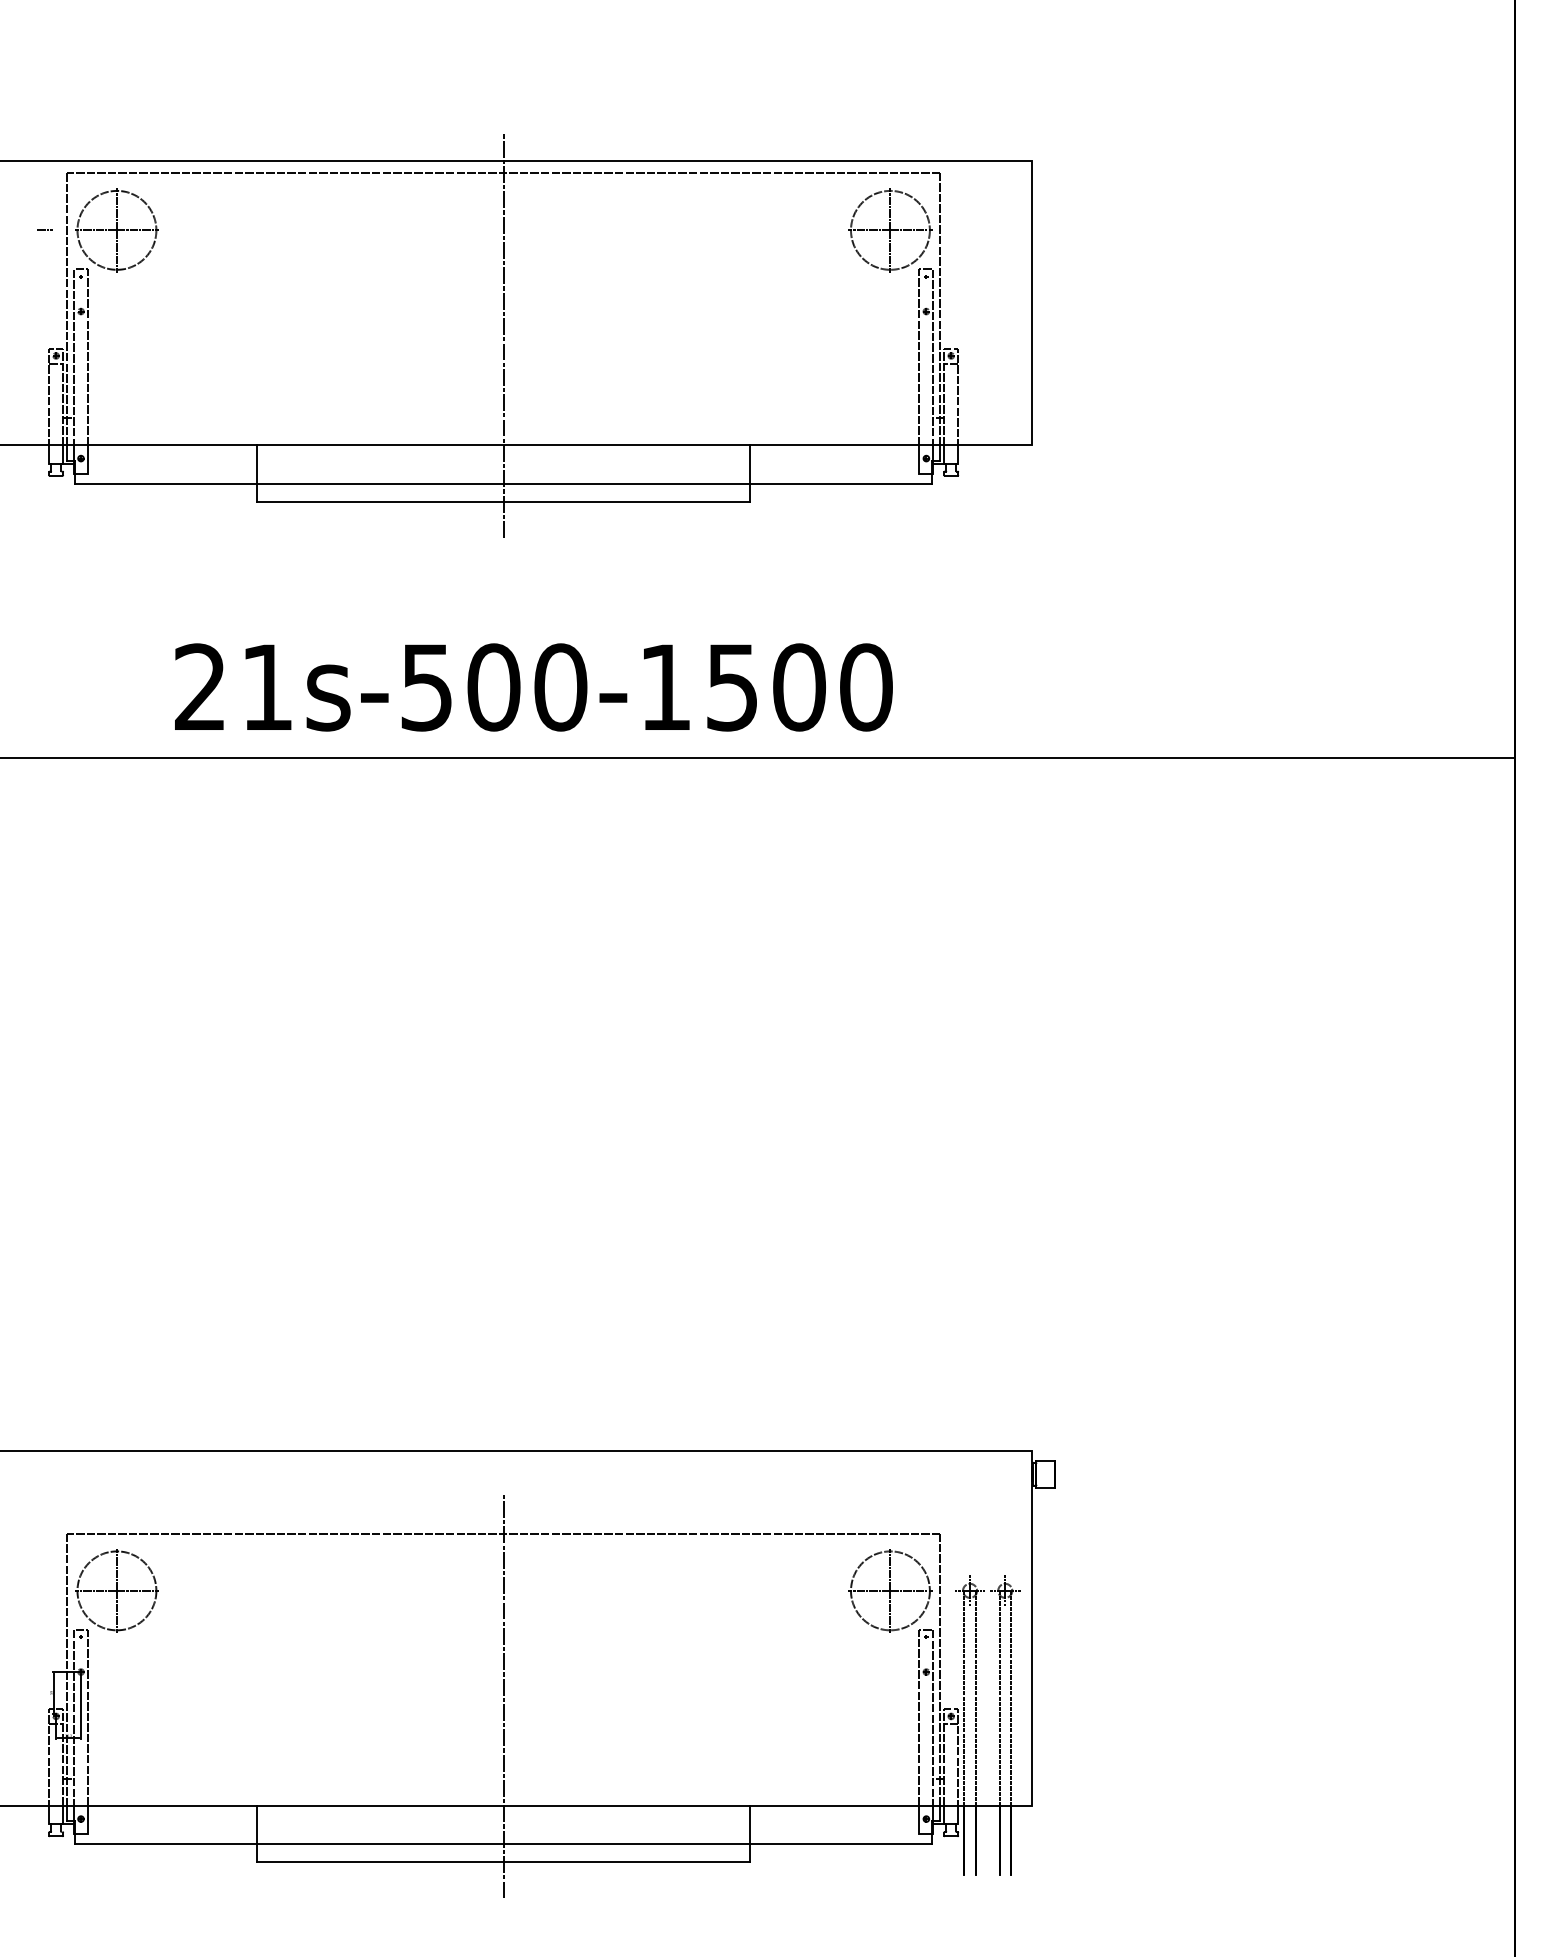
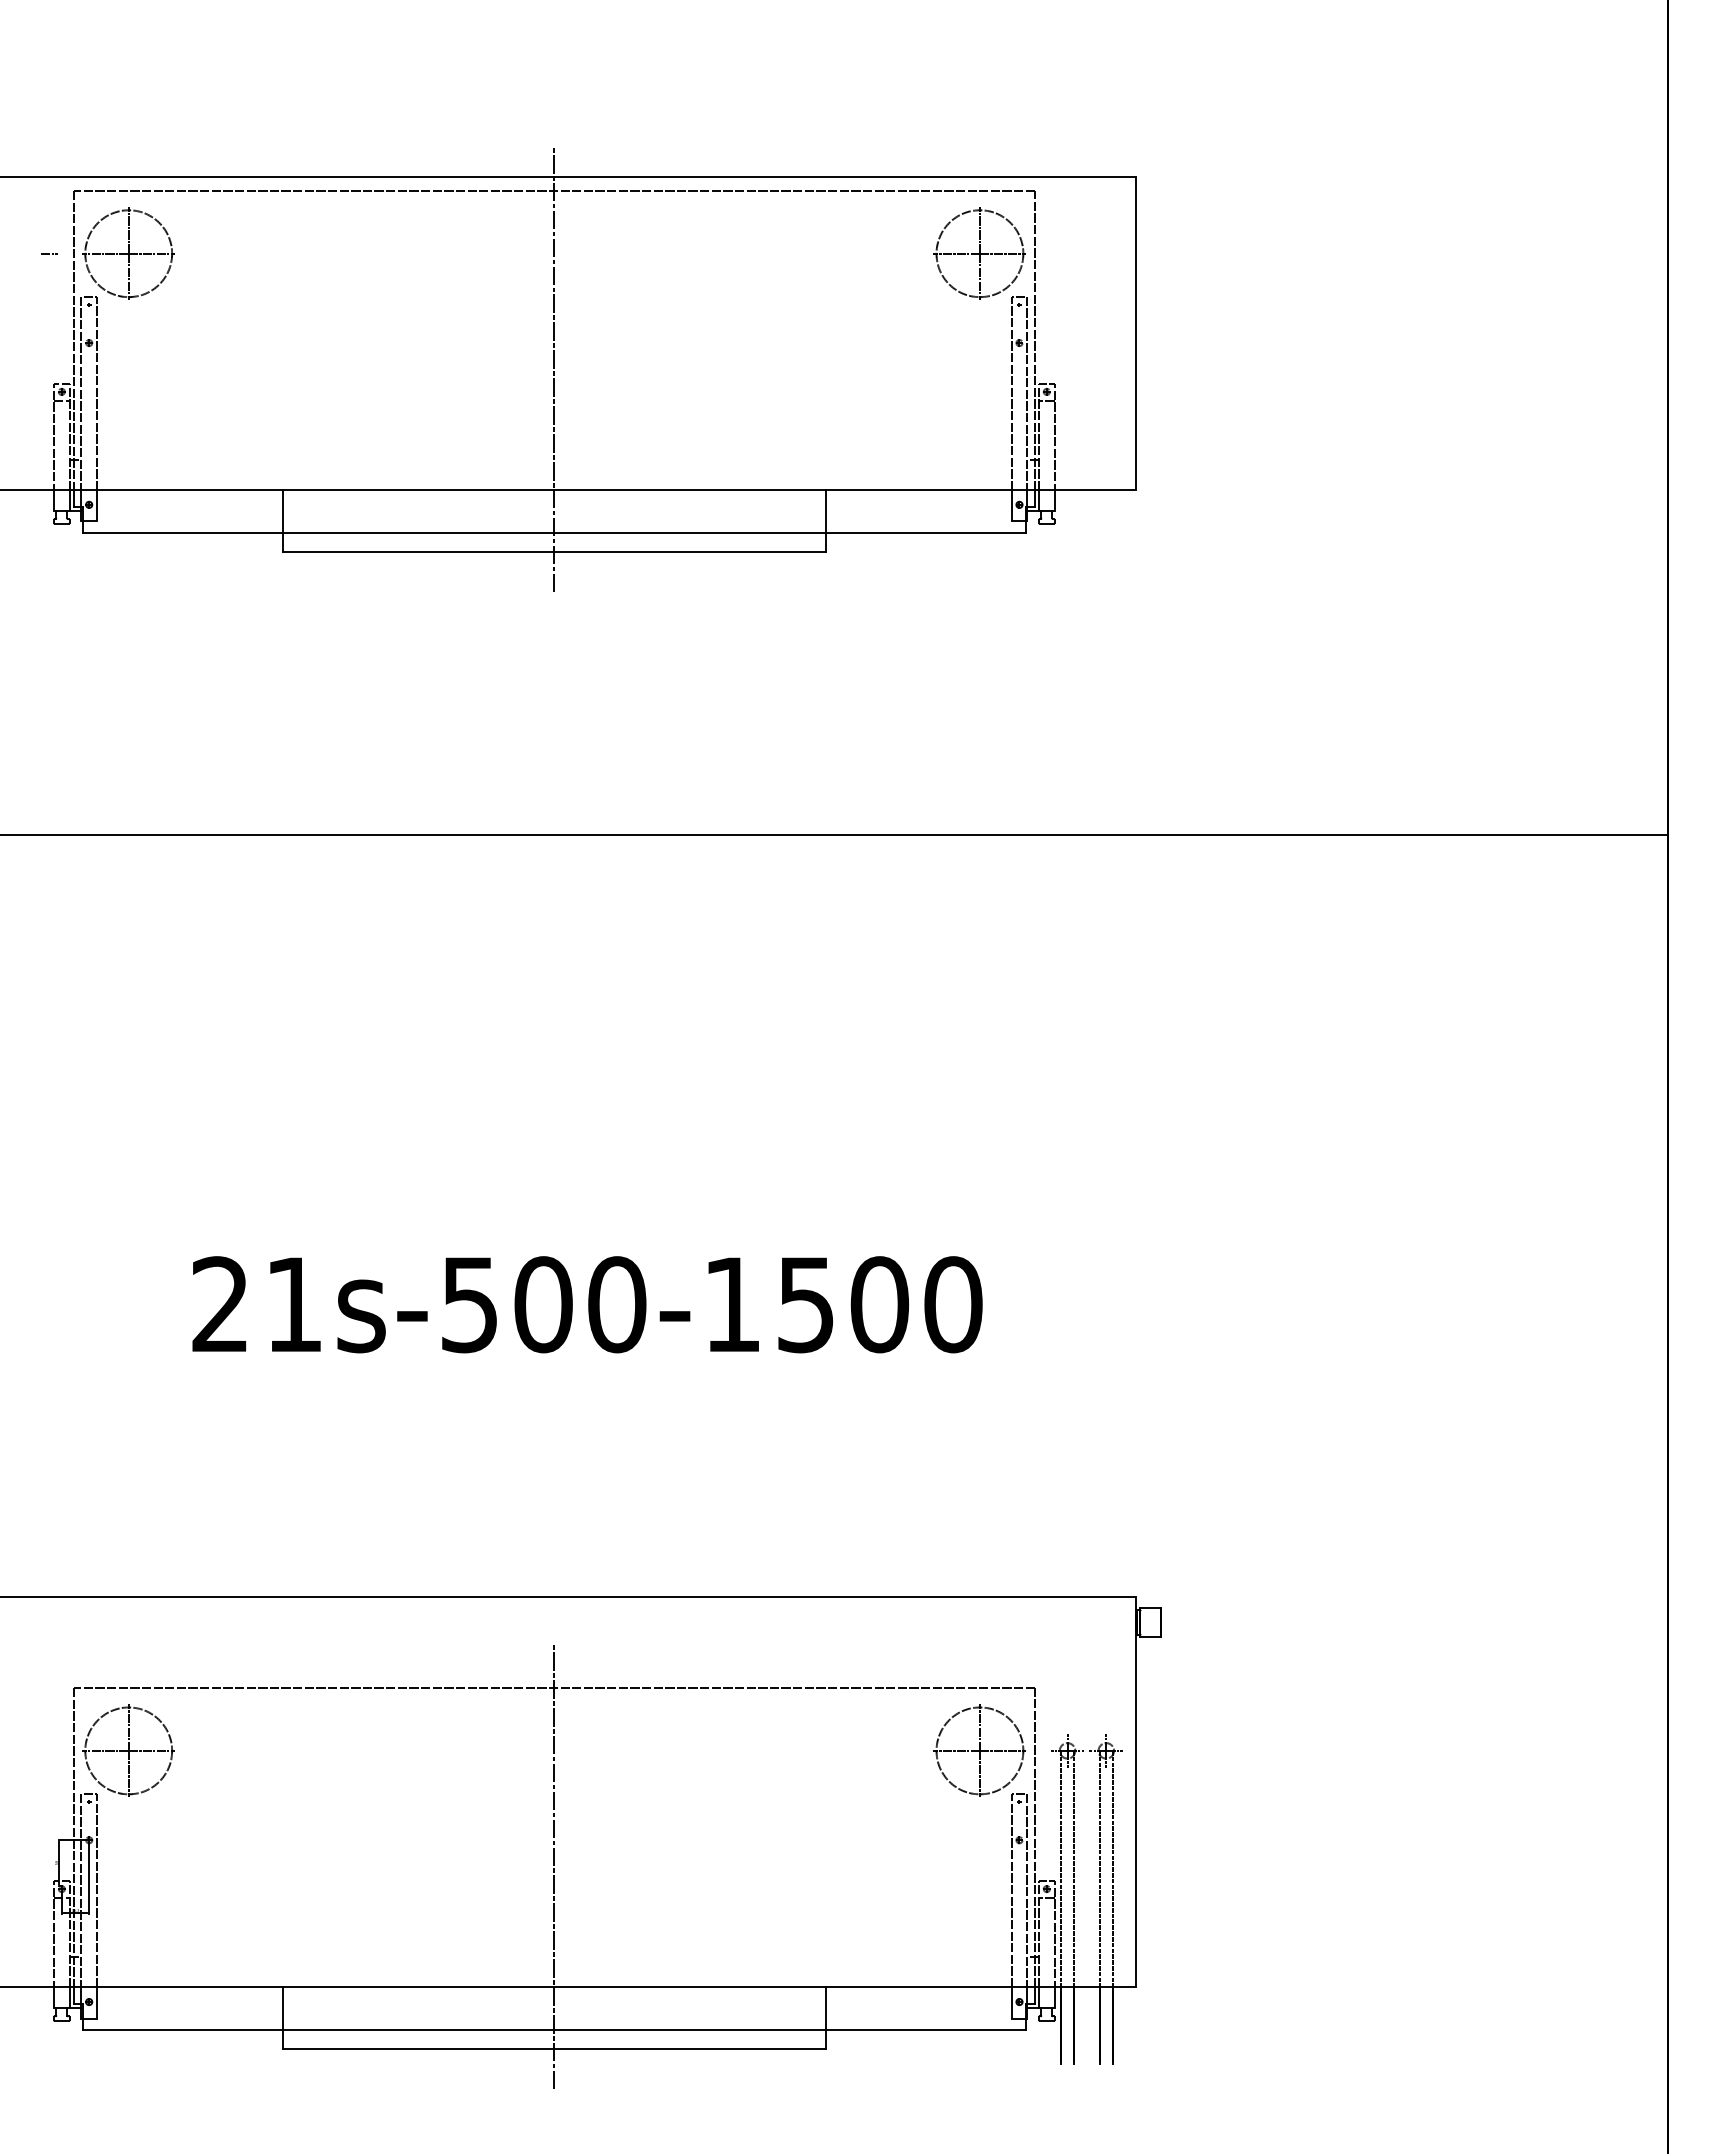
text: (533, 687) -> (587, 1304), moved

